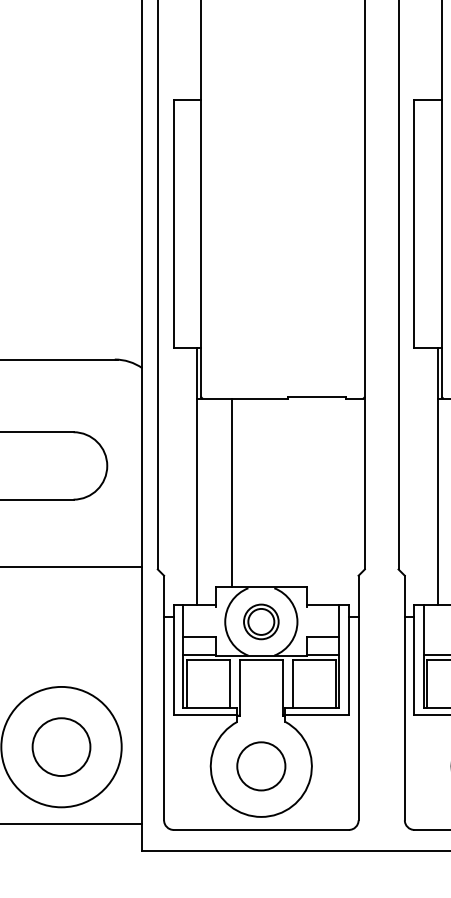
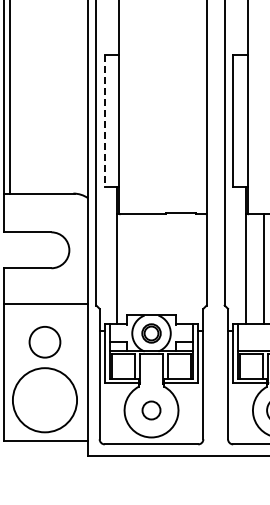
line: (173, 224) -> (104, 121), solid -> dashed
line: (231, 492) -> (135, 264), removed
circle: (60, 747) -> (44, 342), moved
circle: (261, 766) -> (151, 410), size x0.7

